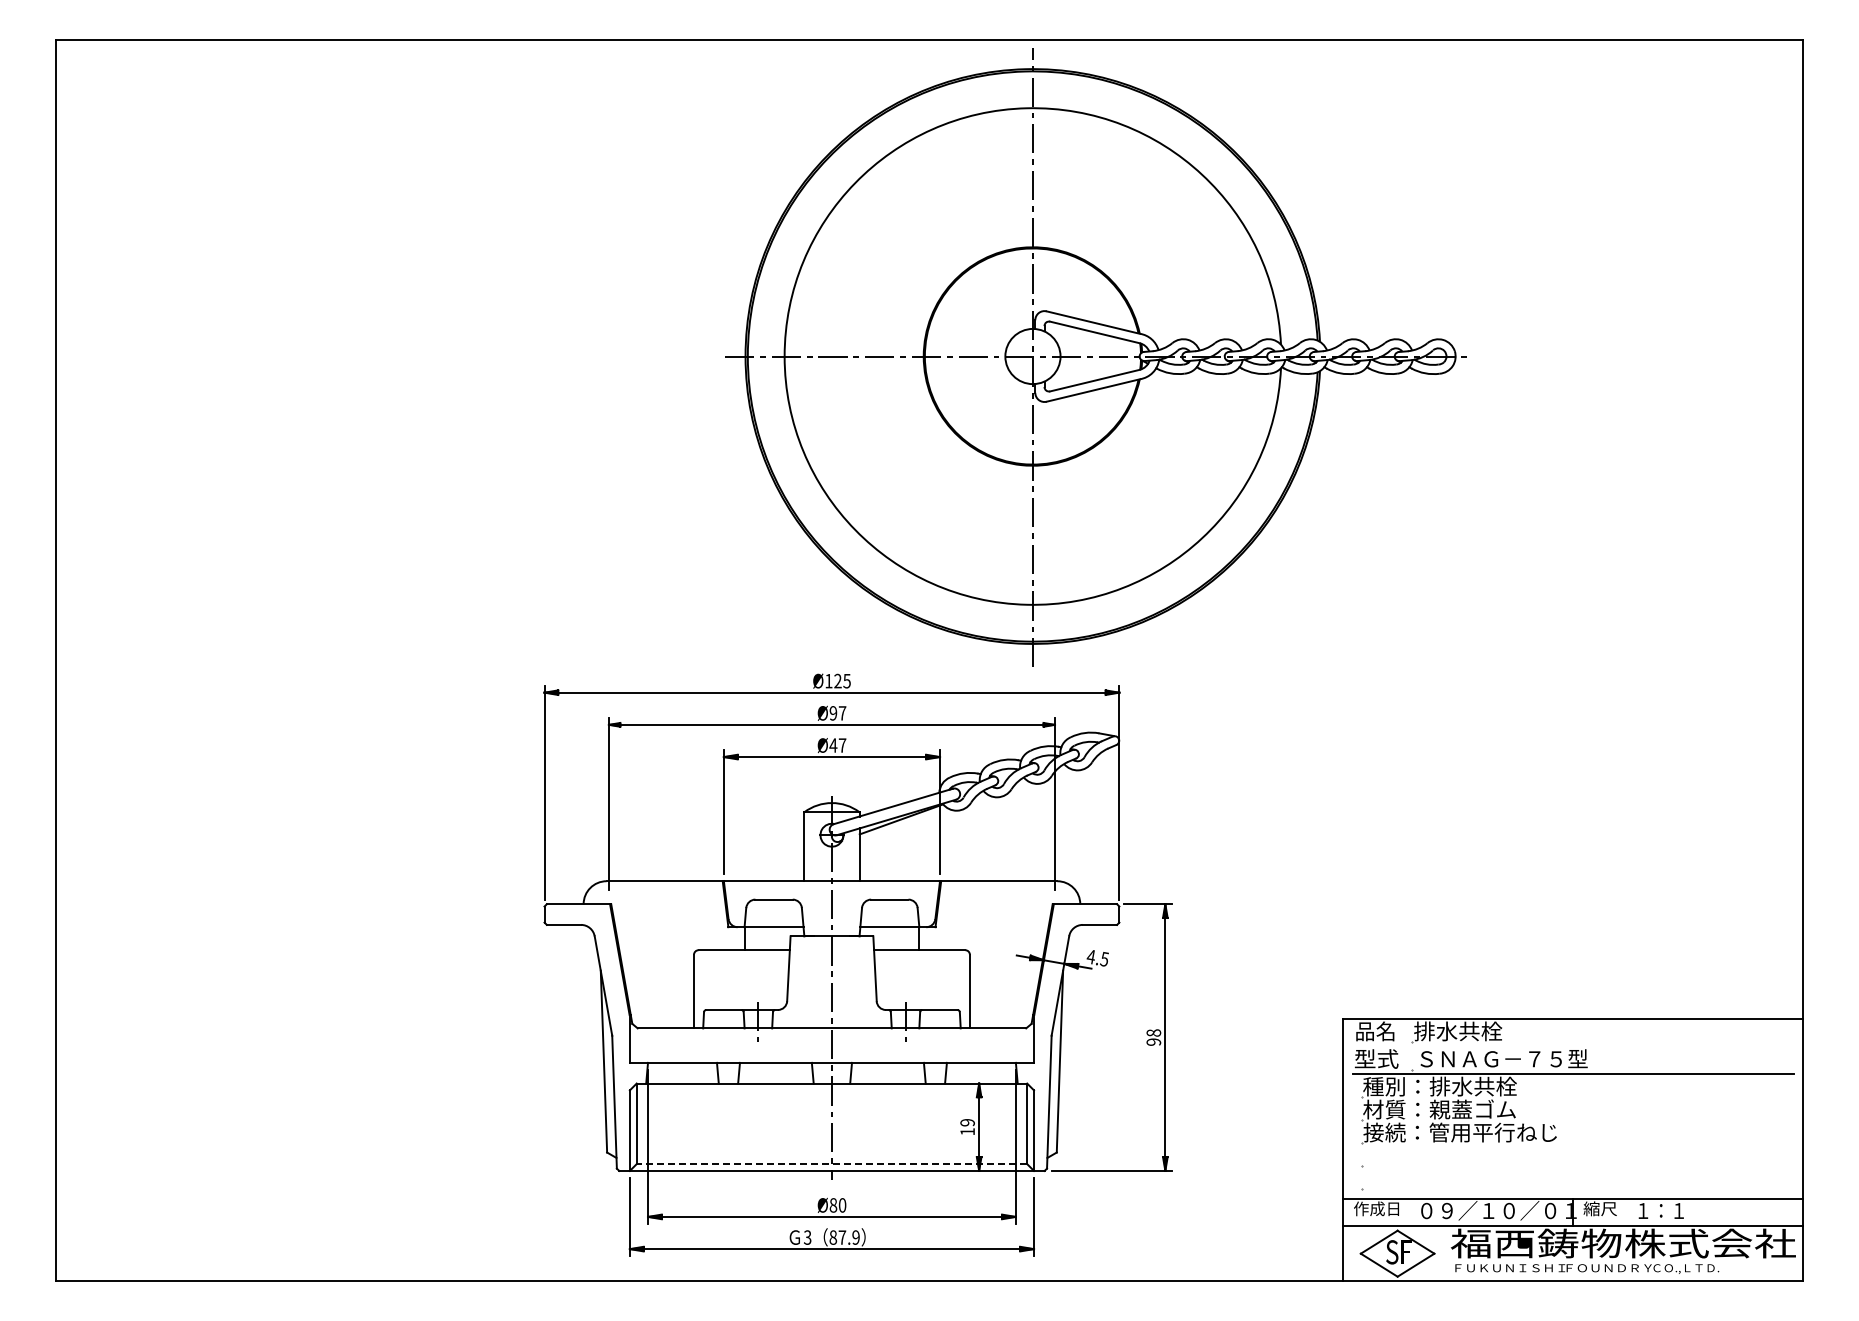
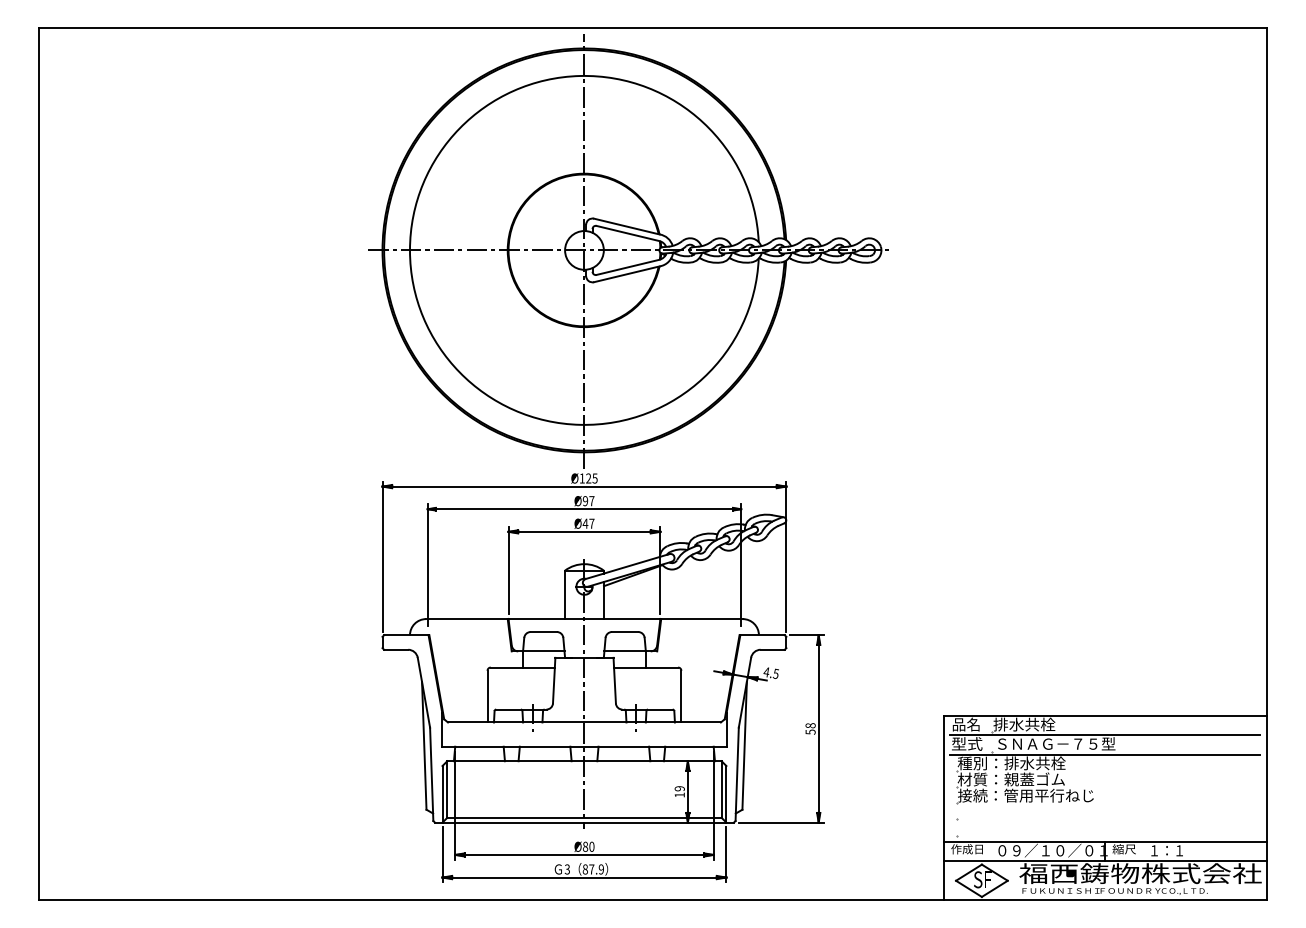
part: (1095, 357) -> (628, 251), moved
text: (1153, 1041) -> (810, 731), 98 -> 58
line: (1573, 1046) -> (1105, 735), added
line: (831, 1164) -> (584, 818), dashed -> solid

